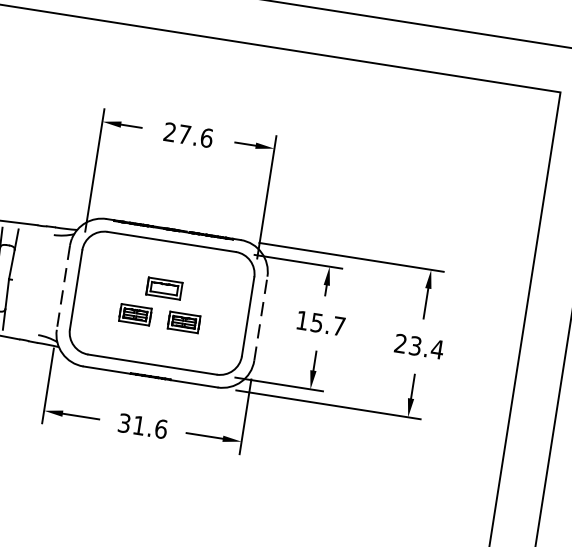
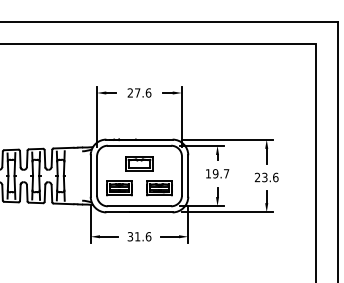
line: (62, 288) -> (90, 176), dashed -> solid
part: (161, 304) -> (139, 176), size x1.67
line: (261, 319) -> (188, 176), dashed -> solid
text: (316, 322) -> (215, 173), 15.7 -> 19.7
text: (436, 349) -> (275, 177), 23.4 -> 23.6

